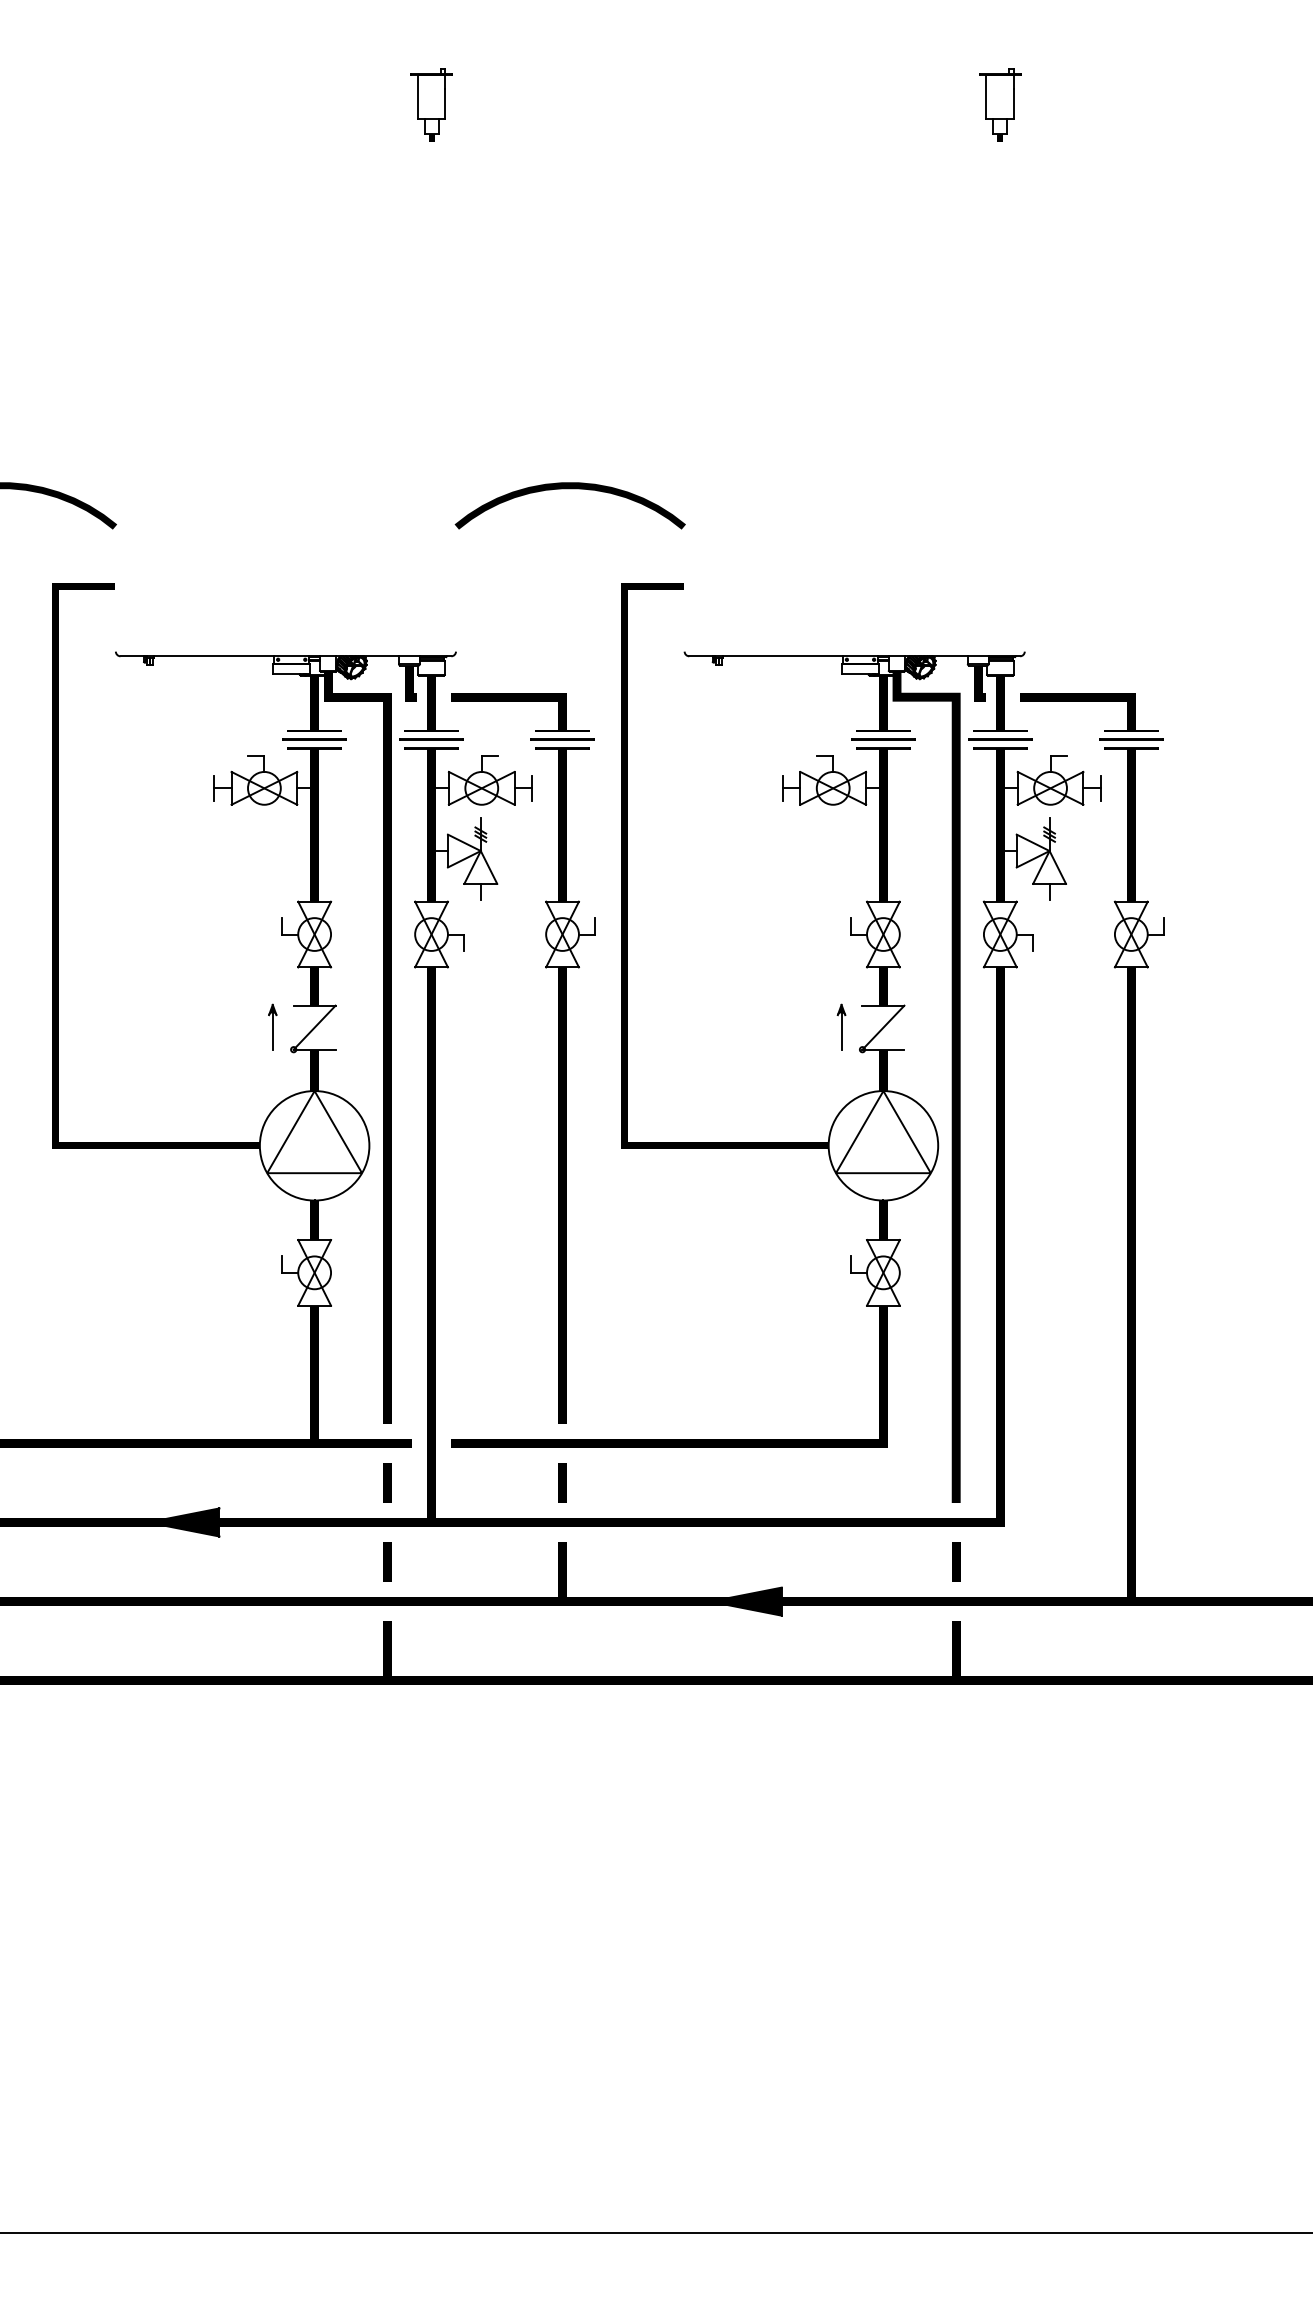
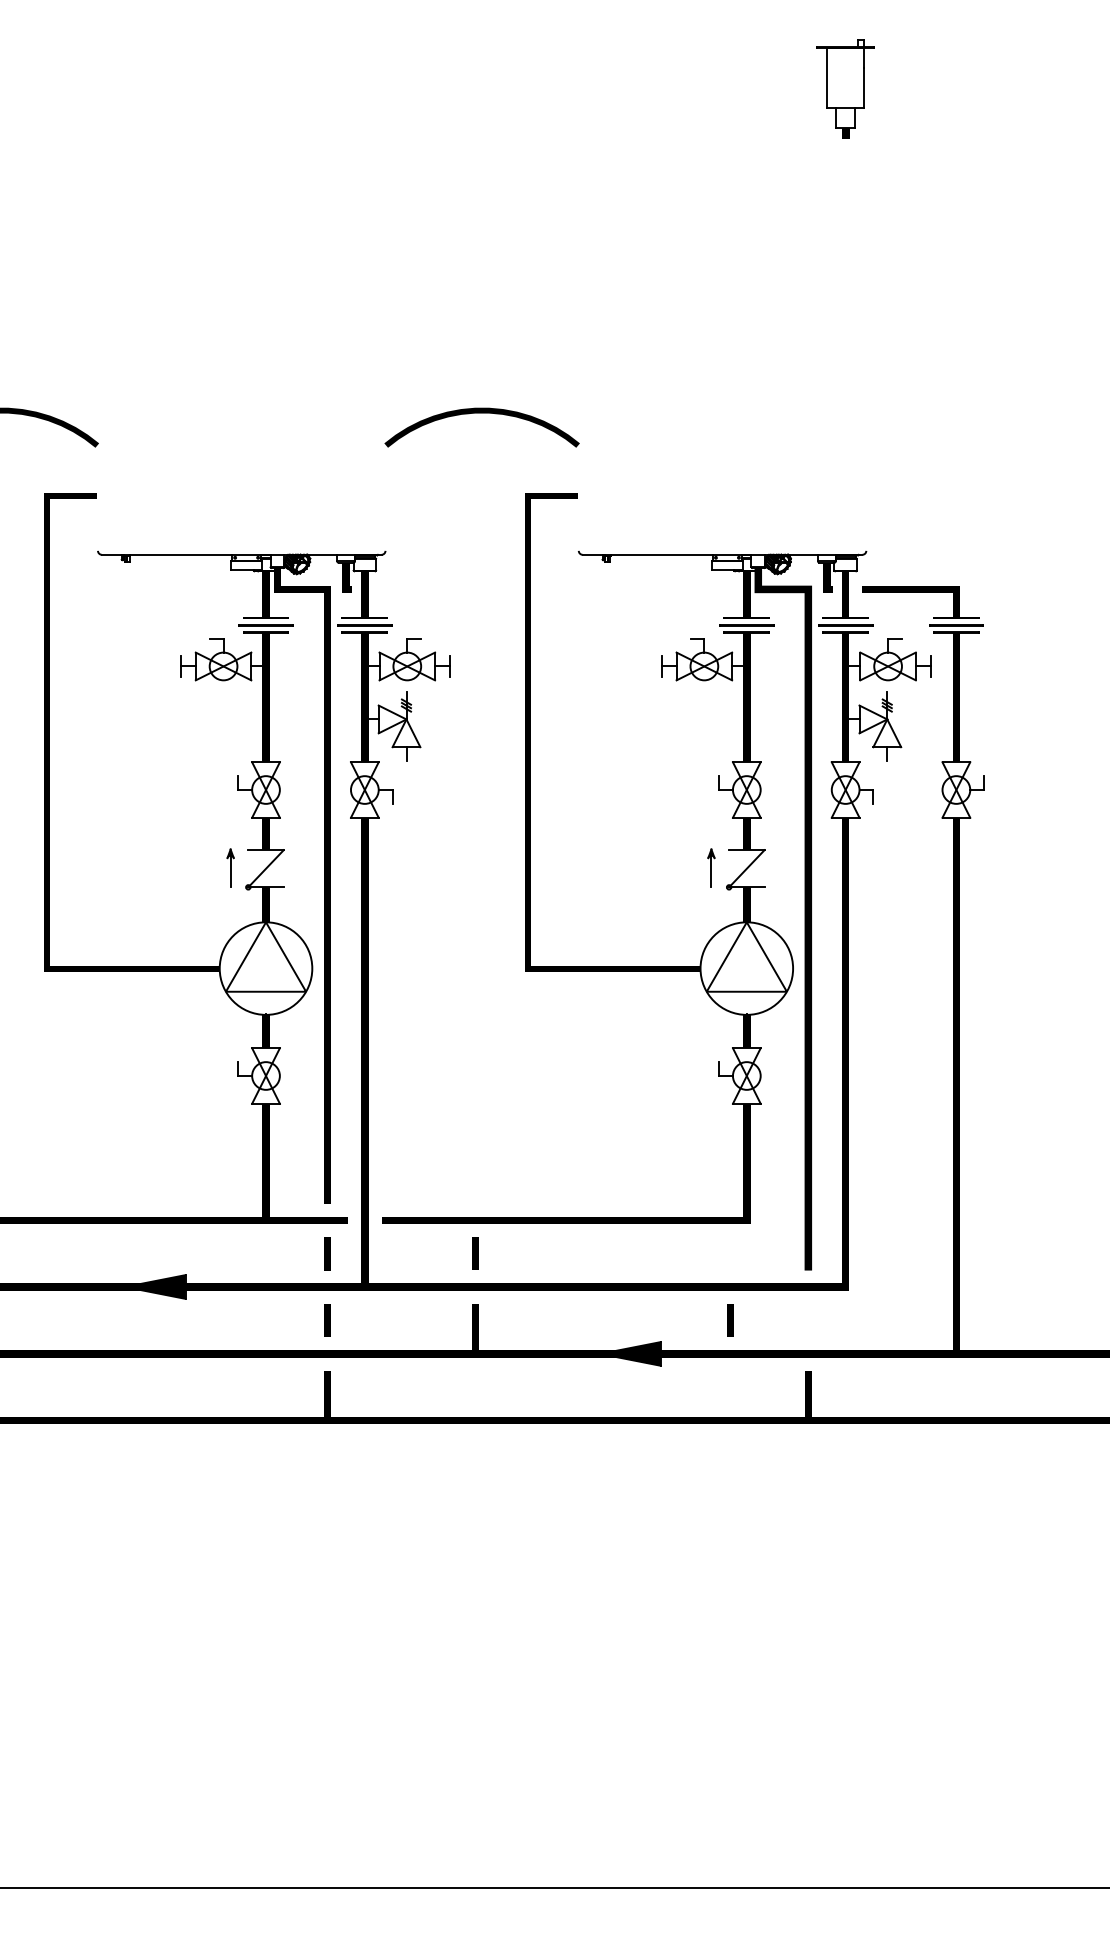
part: (431, 104) -> (364, 88), removed
part: (1000, 104) -> (845, 88), size x1.6
part: (558, 1058) -> (472, 894), removed
line: (956, 1561) -> (730, 1319), moved

